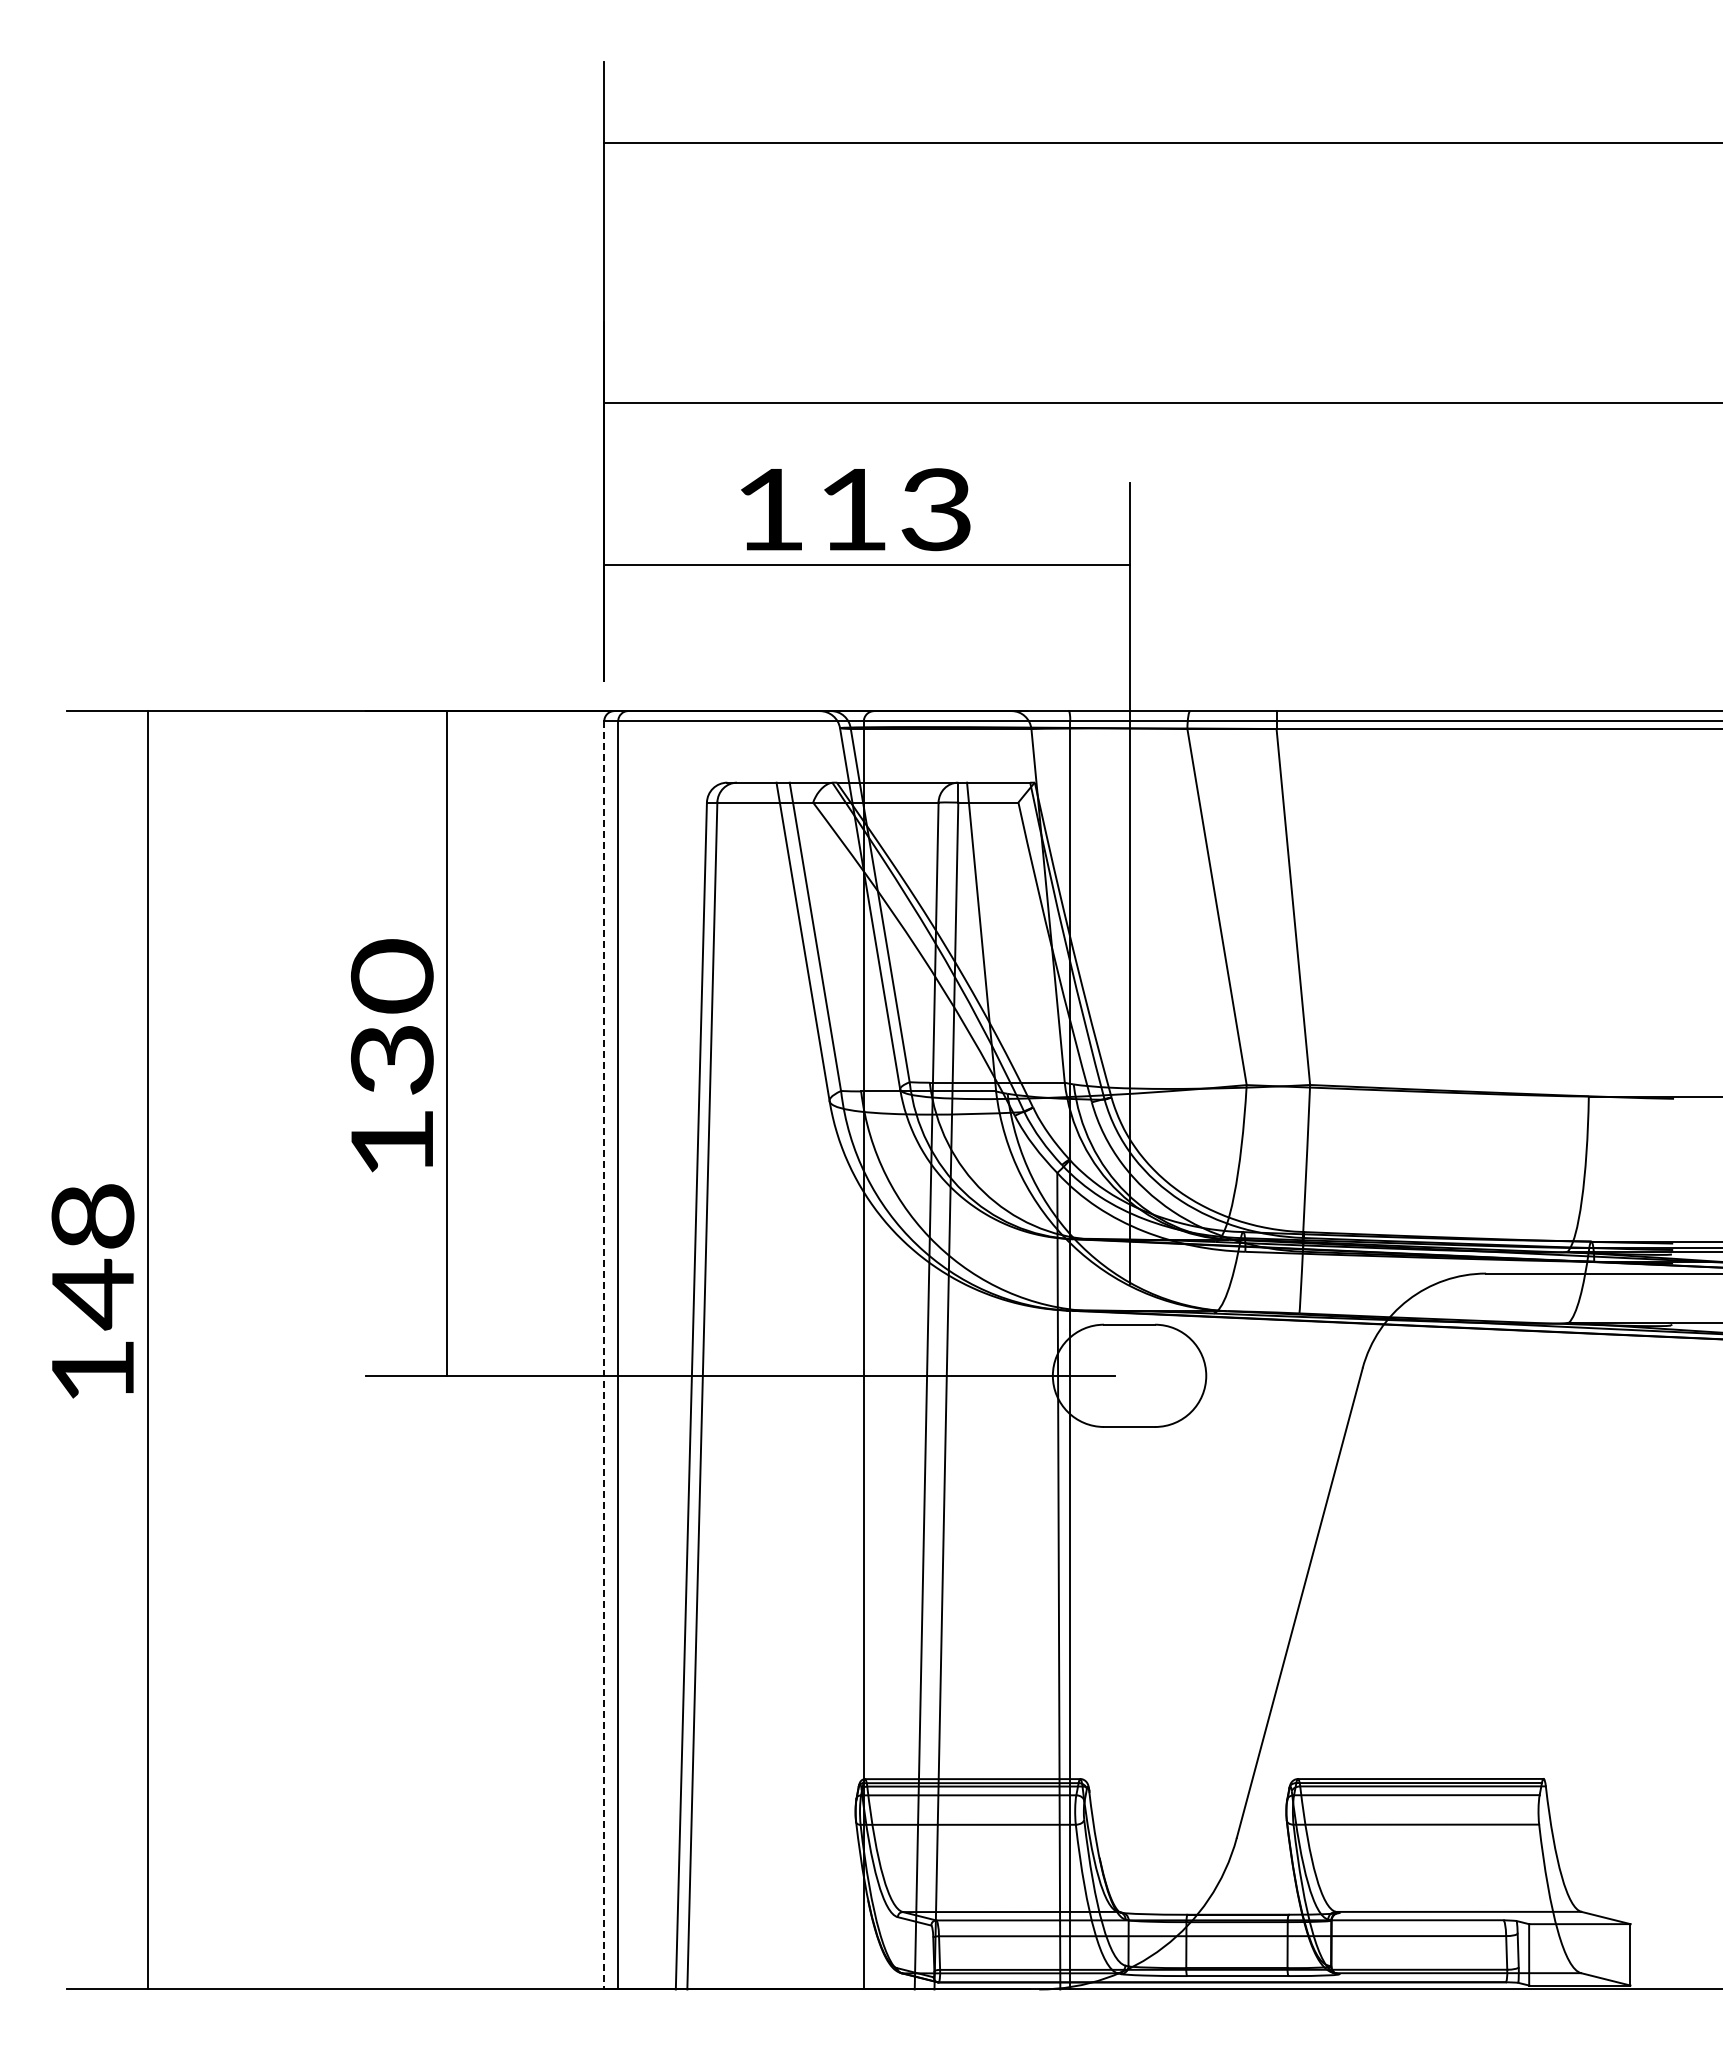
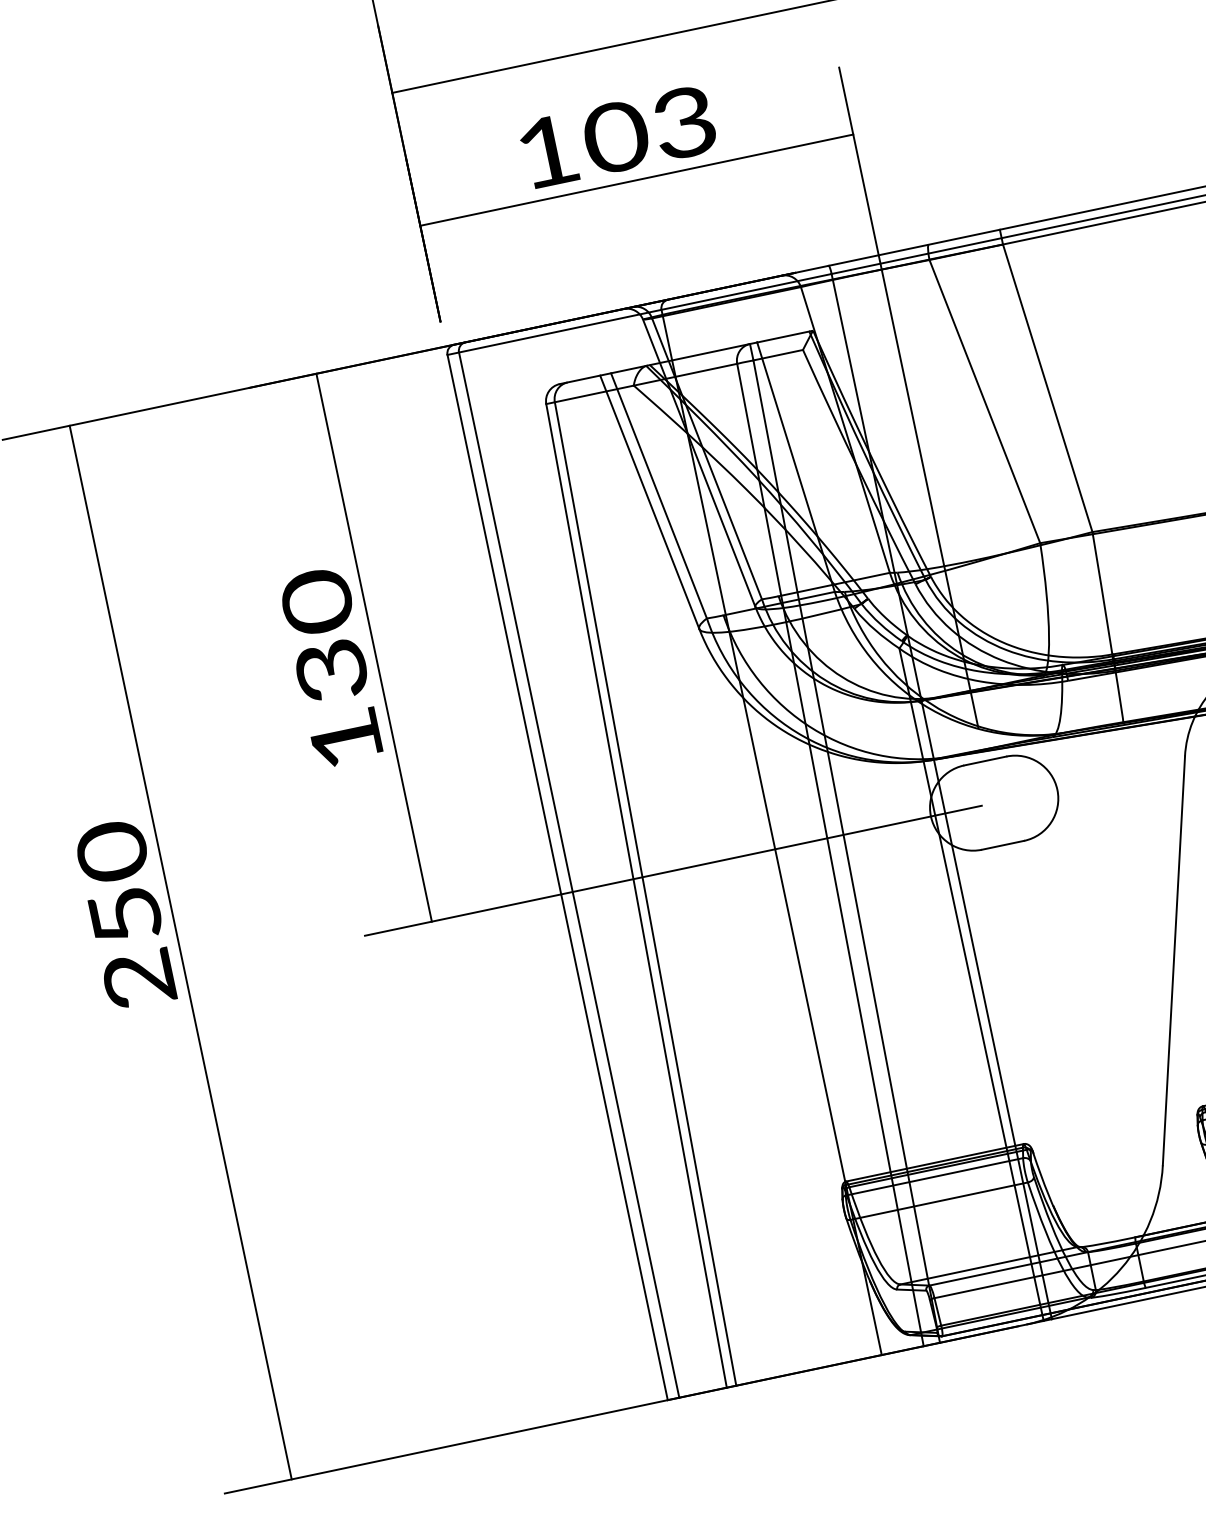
text: (853, 509) -> (616, 137), 113 -> 103
text: (92, 1292) -> (124, 914), 148 -> 250
line: (604, 1355) -> (557, 877), dashed -> solid

